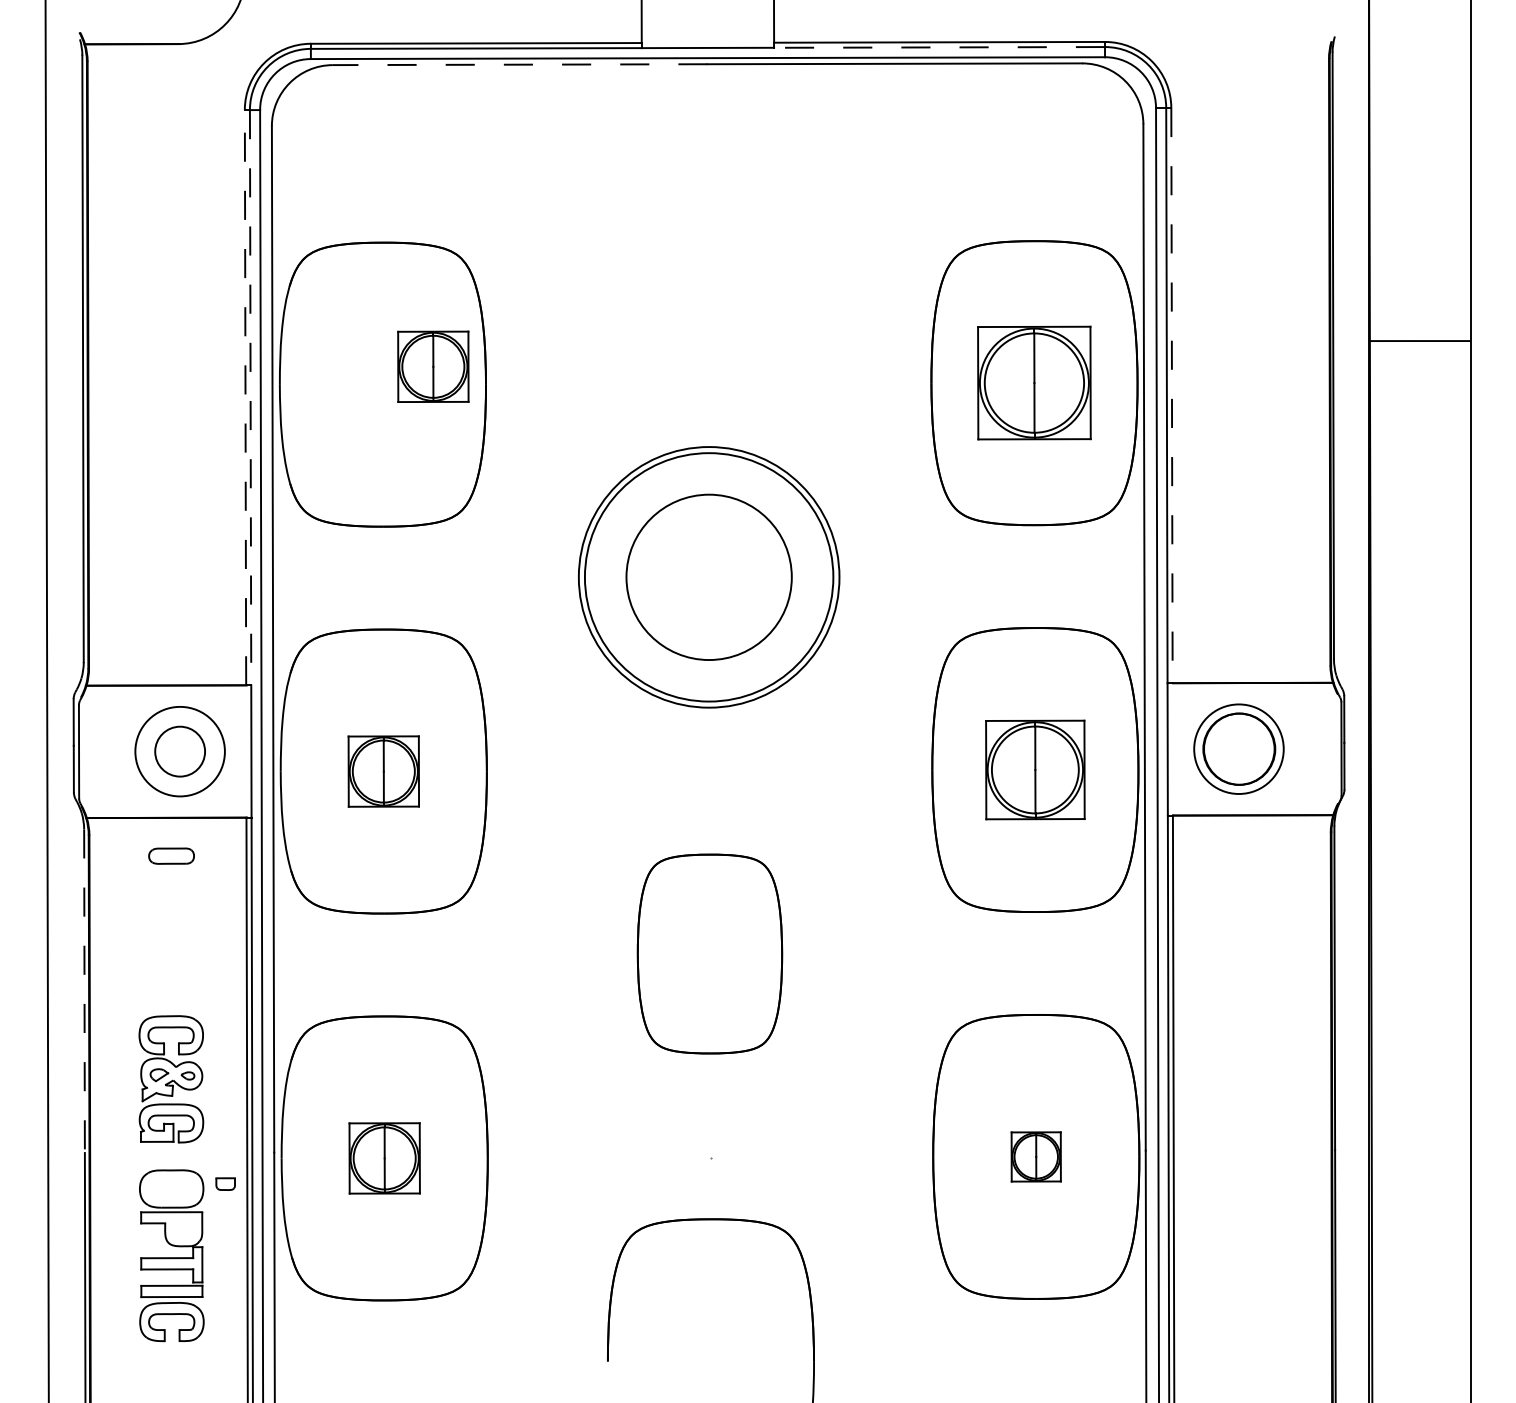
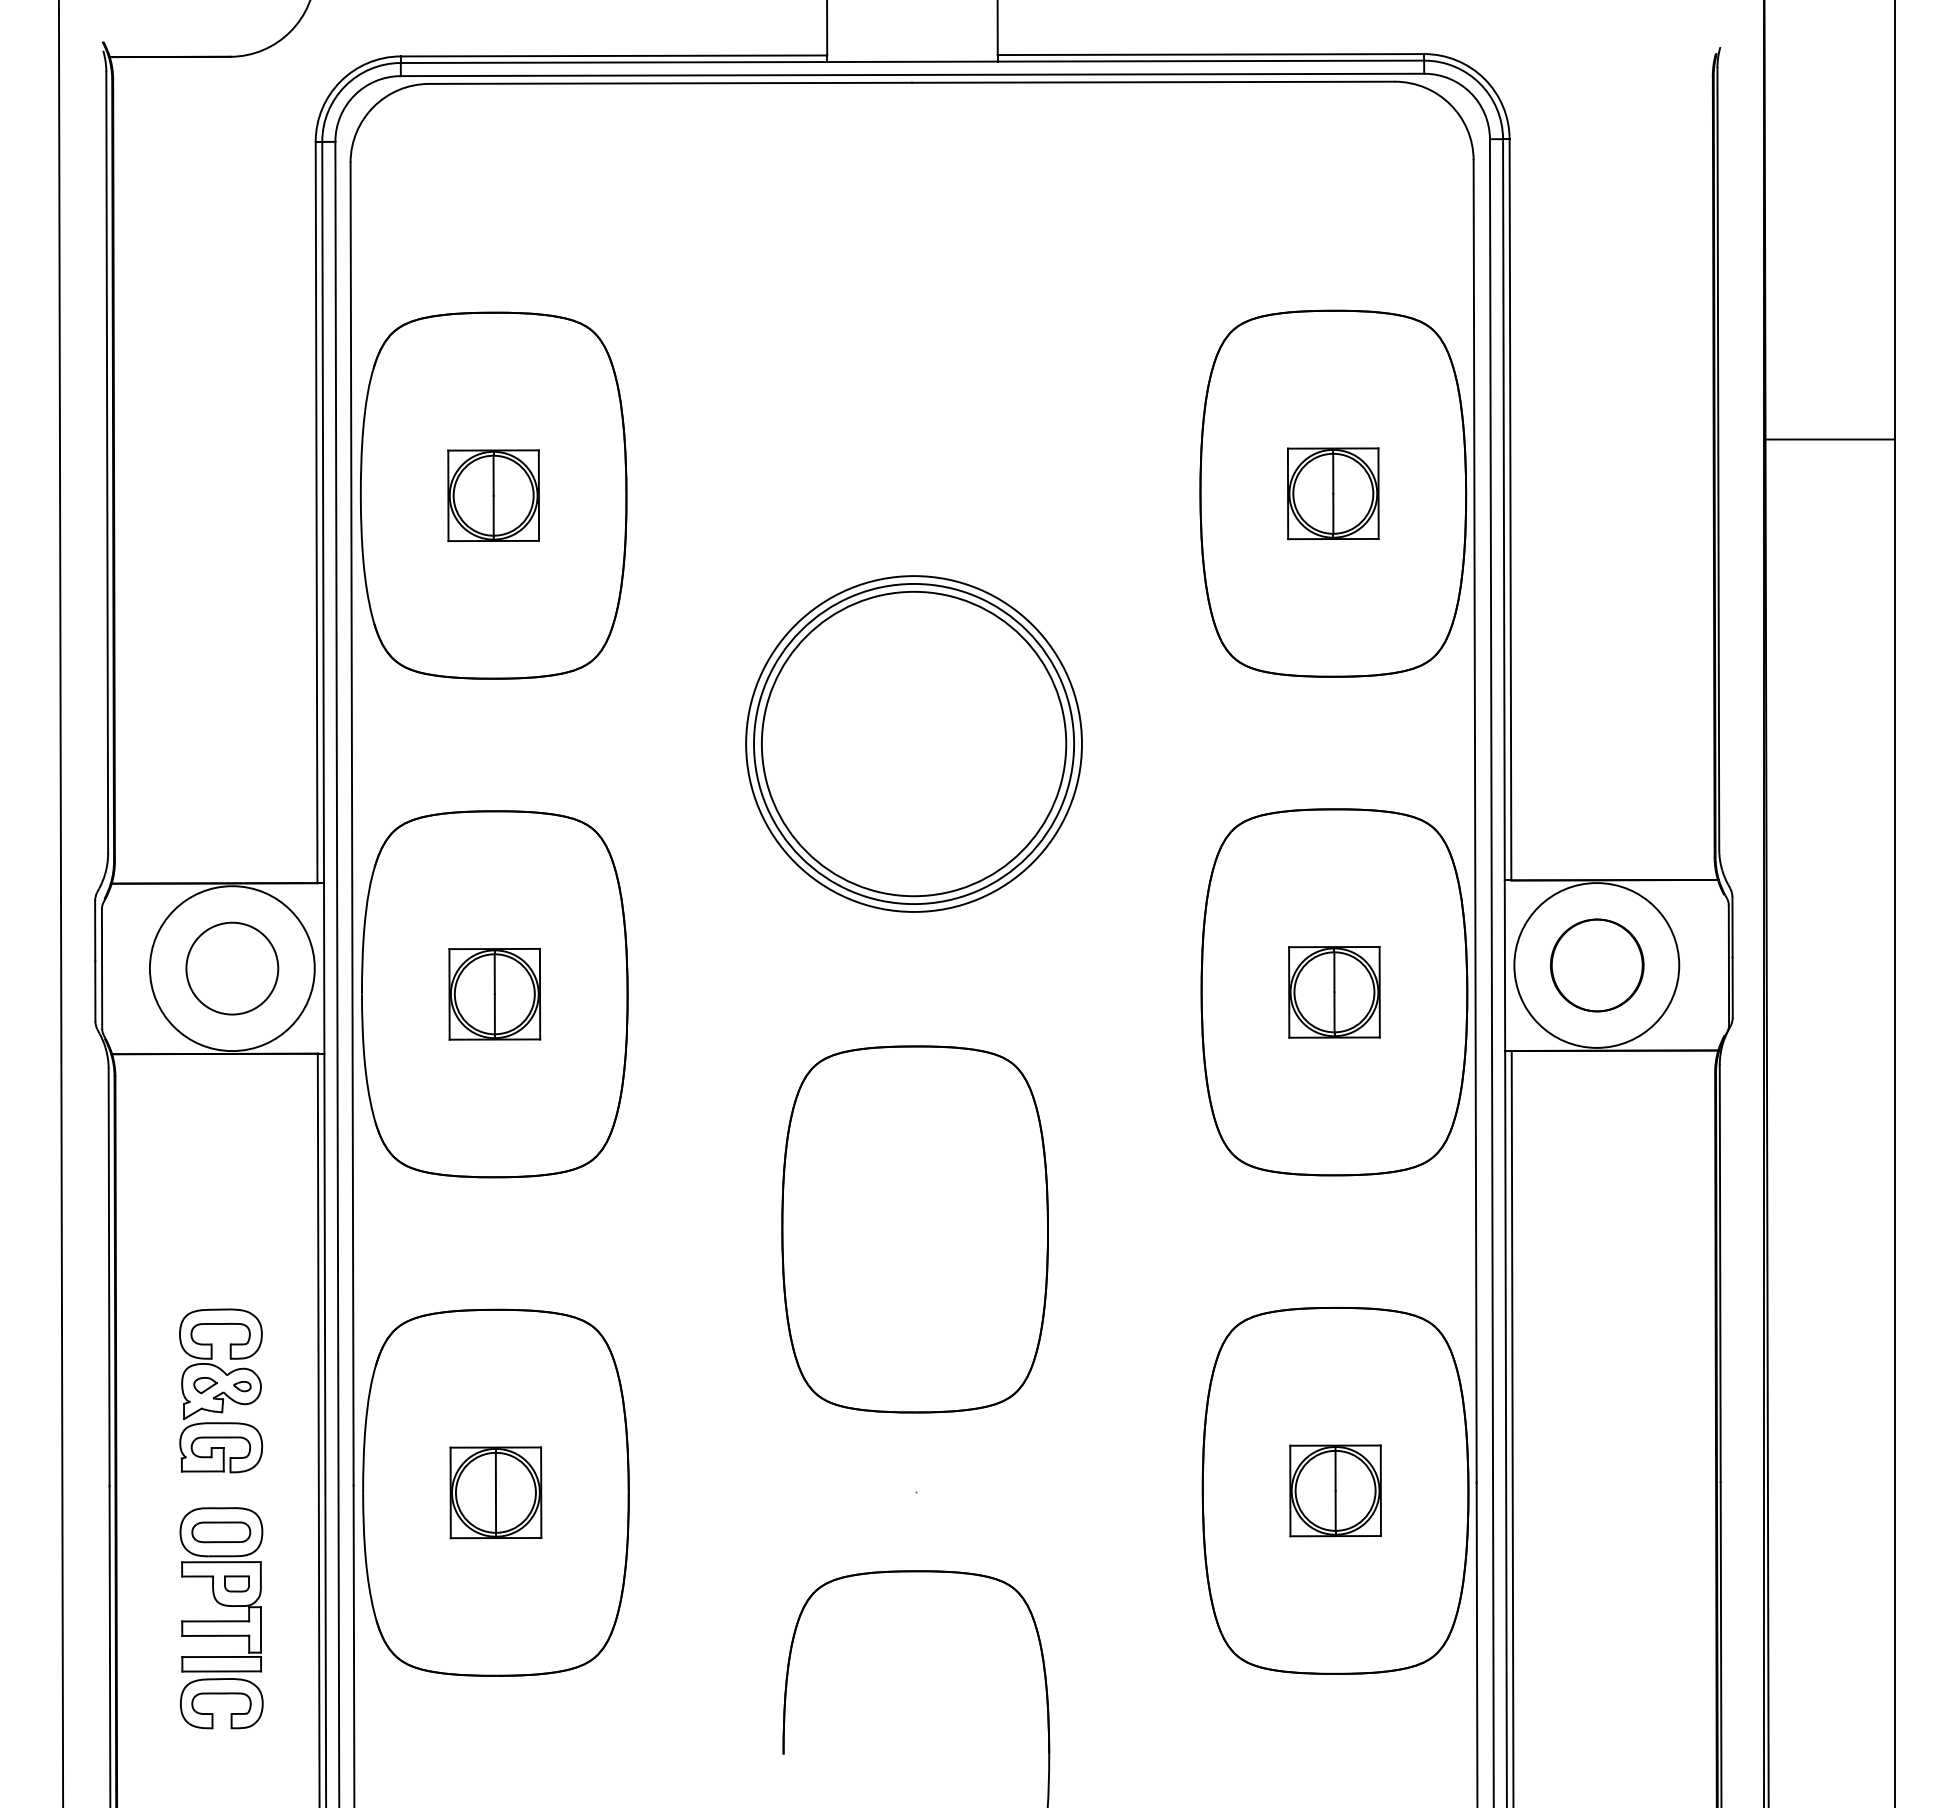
line: (939, 47) -> (1210, 61), dashed -> solid
line: (520, 64) -> (670, 83), dashed -> solid
part: (433, 366) -> (493, 495), moved
part: (1034, 382) -> (1333, 493), size x0.62
line: (1171, 395) -> (1510, 509), dashed -> solid
line: (245, 397) -> (316, 512), dashed -> solid
line: (250, 397) -> (323, 512), dashed -> solid
circle: (708, 576) -> (913, 743), size x1.43
circle: (1238, 749) -> (1596, 965), size x1.43
circle: (179, 751) -> (231, 968), size x1.43
circle: (180, 751) -> (232, 968), size x1.43
part: (1035, 770) -> (1334, 992), size x0.71
part: (171, 856) -> (221, 1532), moved
part: (709, 954) -> (914, 1229), size x1.43
line: (84, 991) -> (109, 1277), dashed -> solid
part: (1036, 1156) -> (1335, 1490), size x1.43
part: (225, 1183) -> (236, 1583), moved

